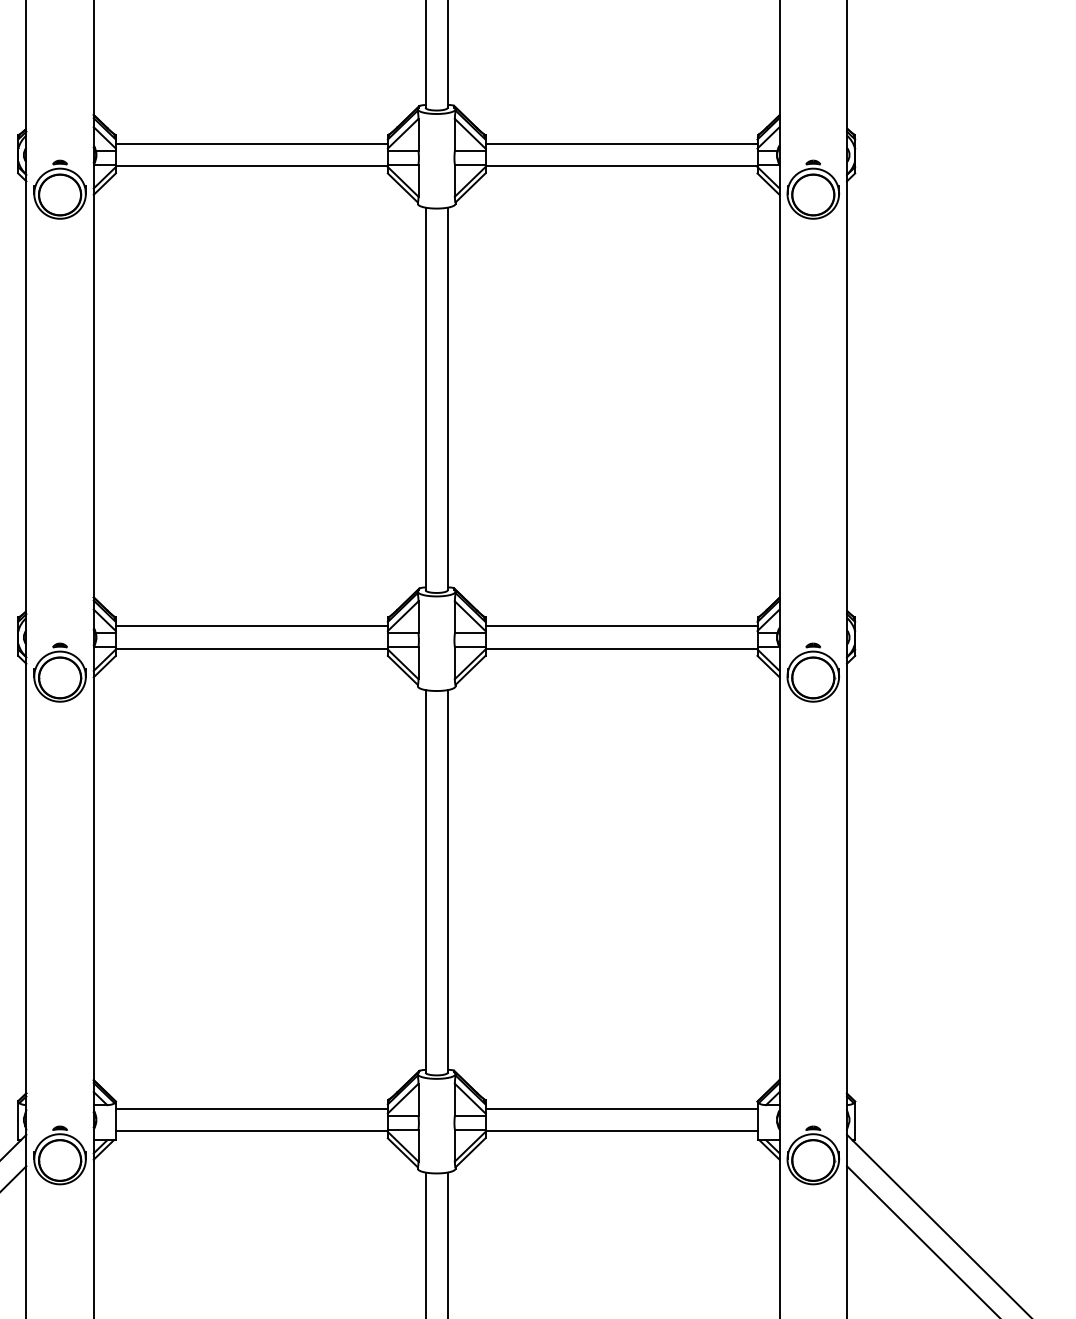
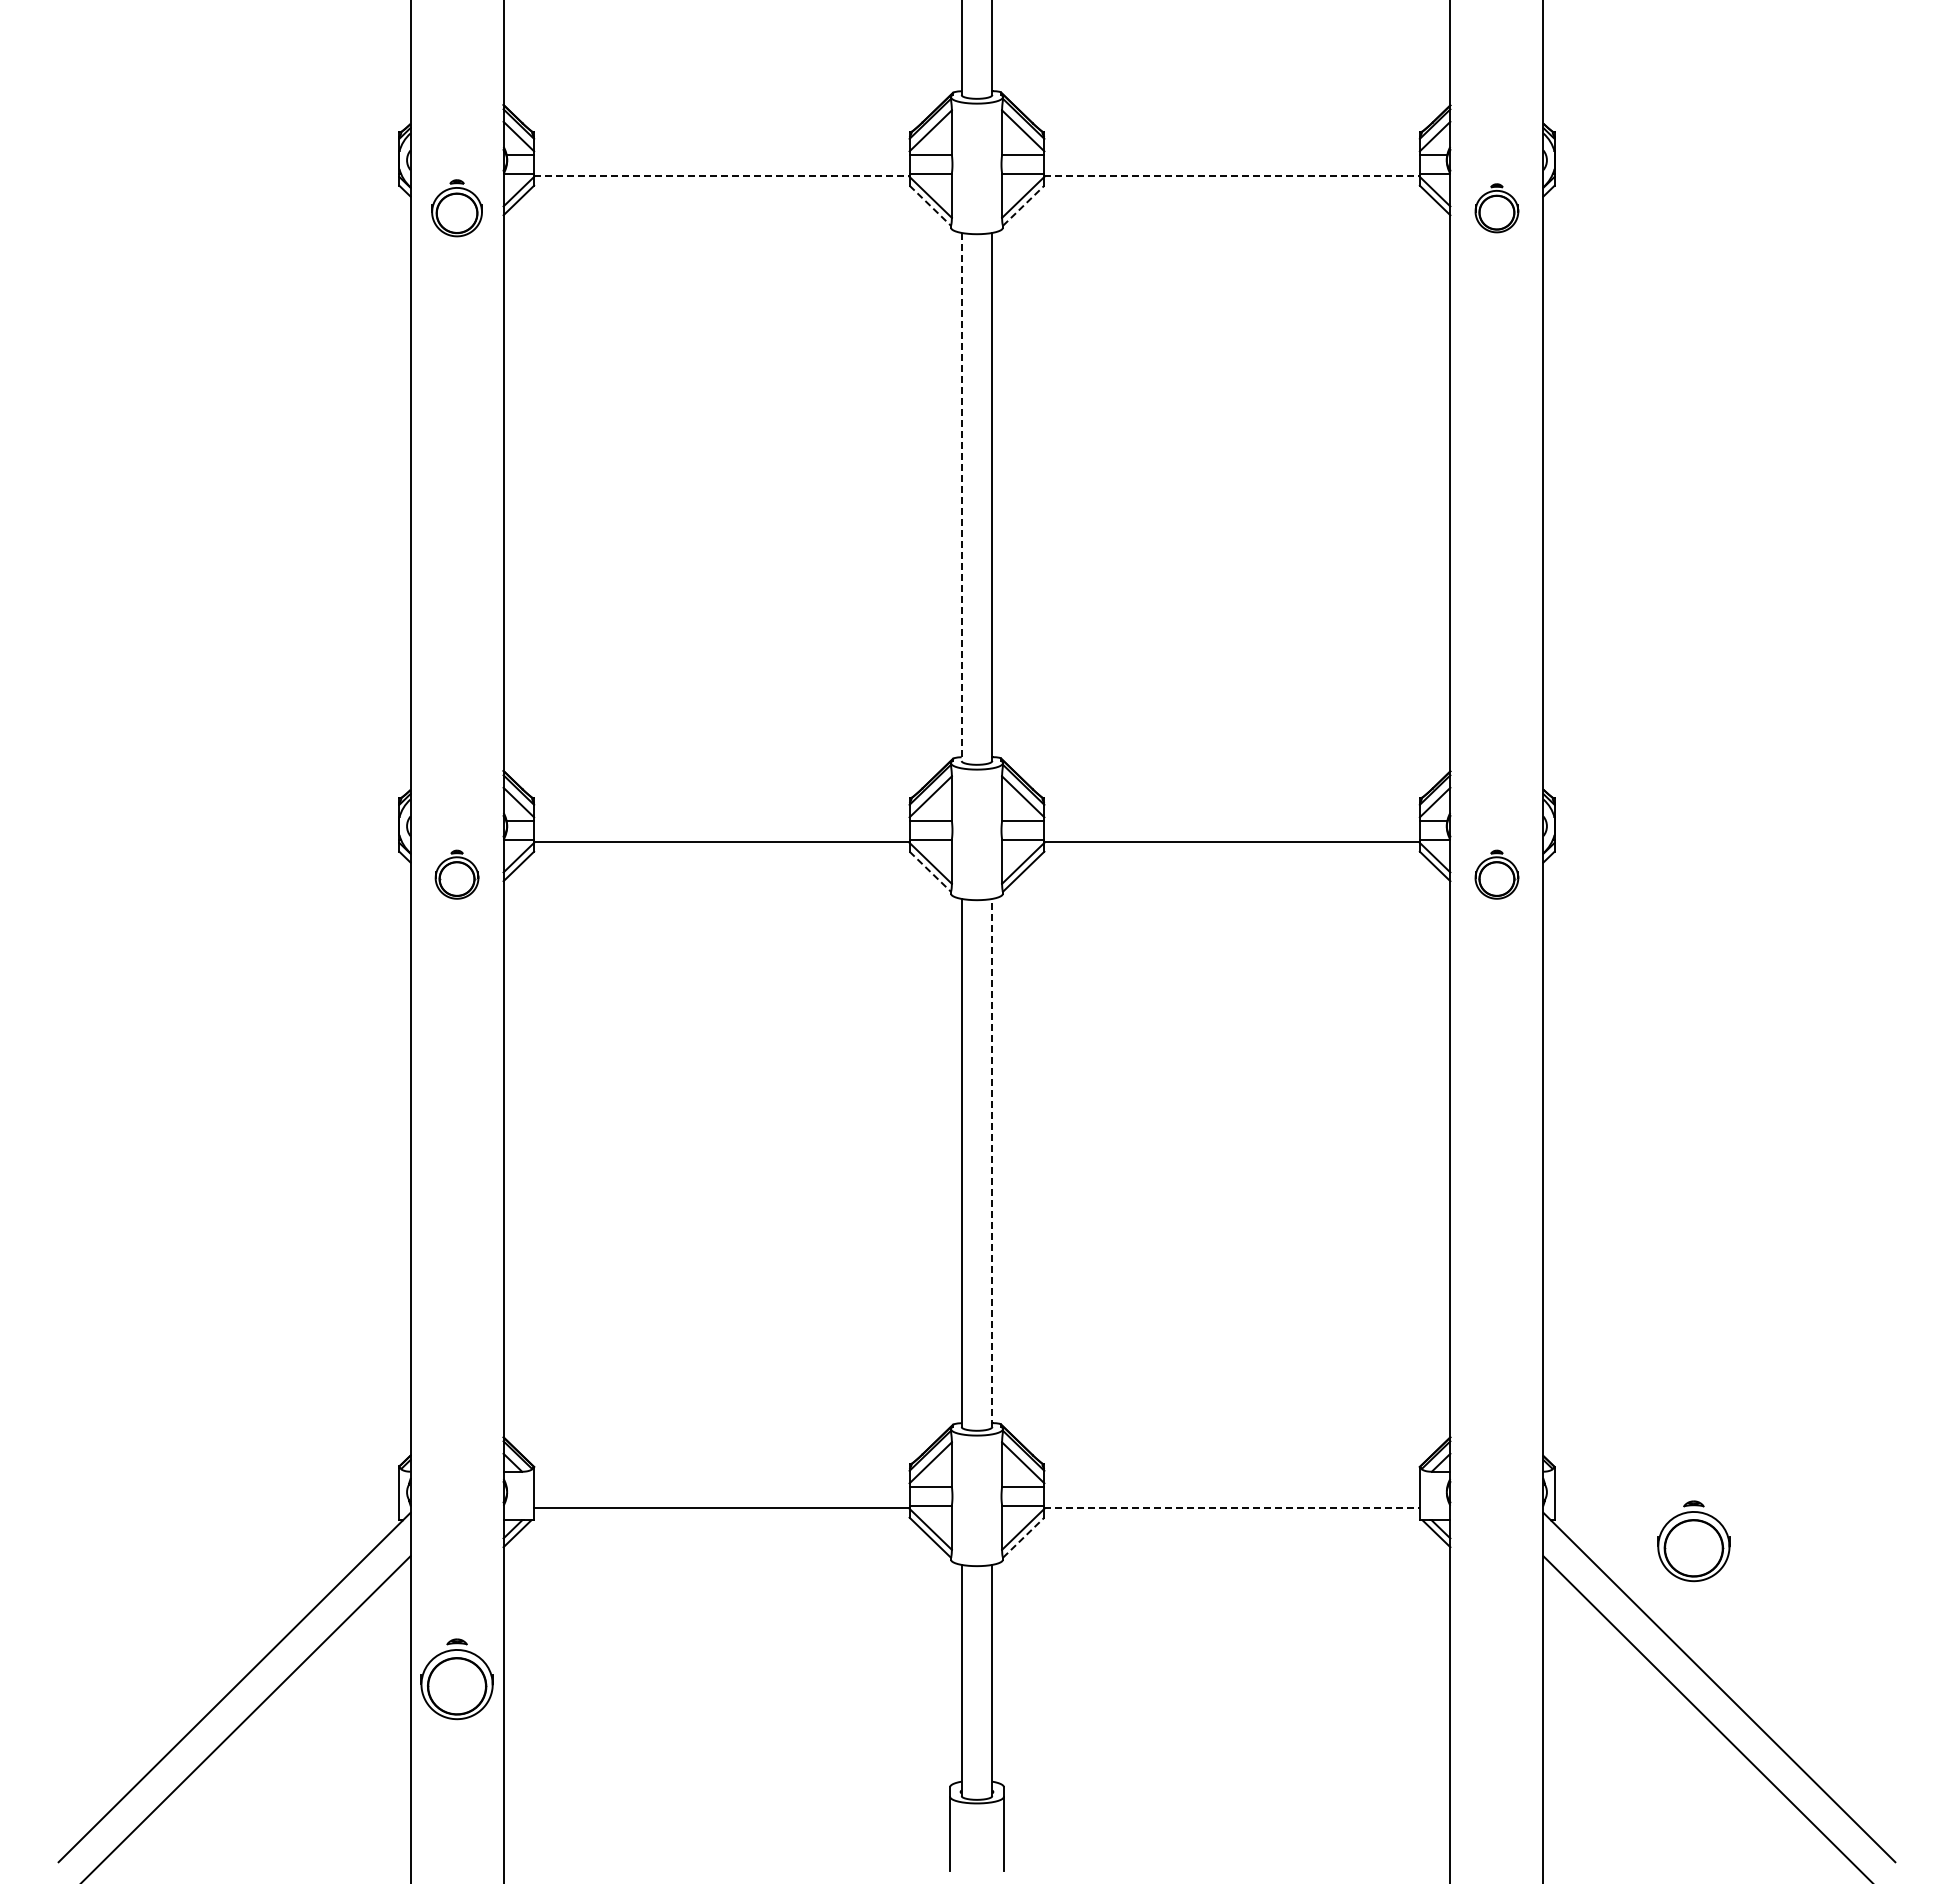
line: (251, 143) -> (721, 144), removed
line: (621, 143) -> (1231, 144), removed
line: (251, 166) -> (721, 175), solid -> dashed
line: (621, 166) -> (1232, 175), solid -> dashed
line: (403, 187) -> (930, 205), solid -> dashed
line: (470, 187) -> (1023, 205), solid -> dashed
part: (59, 189) -> (456, 208), size x0.7
part: (813, 189) -> (1496, 208), size x0.6
line: (425, 399) -> (961, 497), solid -> dashed
line: (251, 626) -> (721, 810), removed
line: (621, 626) -> (1231, 810), removed
line: (403, 670) -> (930, 871), solid -> dashed
part: (59, 672) -> (456, 874), size x0.6
part: (813, 672) -> (1496, 874), size x0.6
line: (447, 881) -> (992, 1162), solid -> dashed
line: (251, 1108) -> (721, 1476), removed
line: (621, 1108) -> (1231, 1476), removed
line: (621, 1130) -> (1232, 1507), solid -> dashed
line: (470, 1152) -> (1023, 1537), solid -> dashed
part: (59, 1155) -> (456, 1679), moved
part: (813, 1155) -> (1693, 1541), moved

